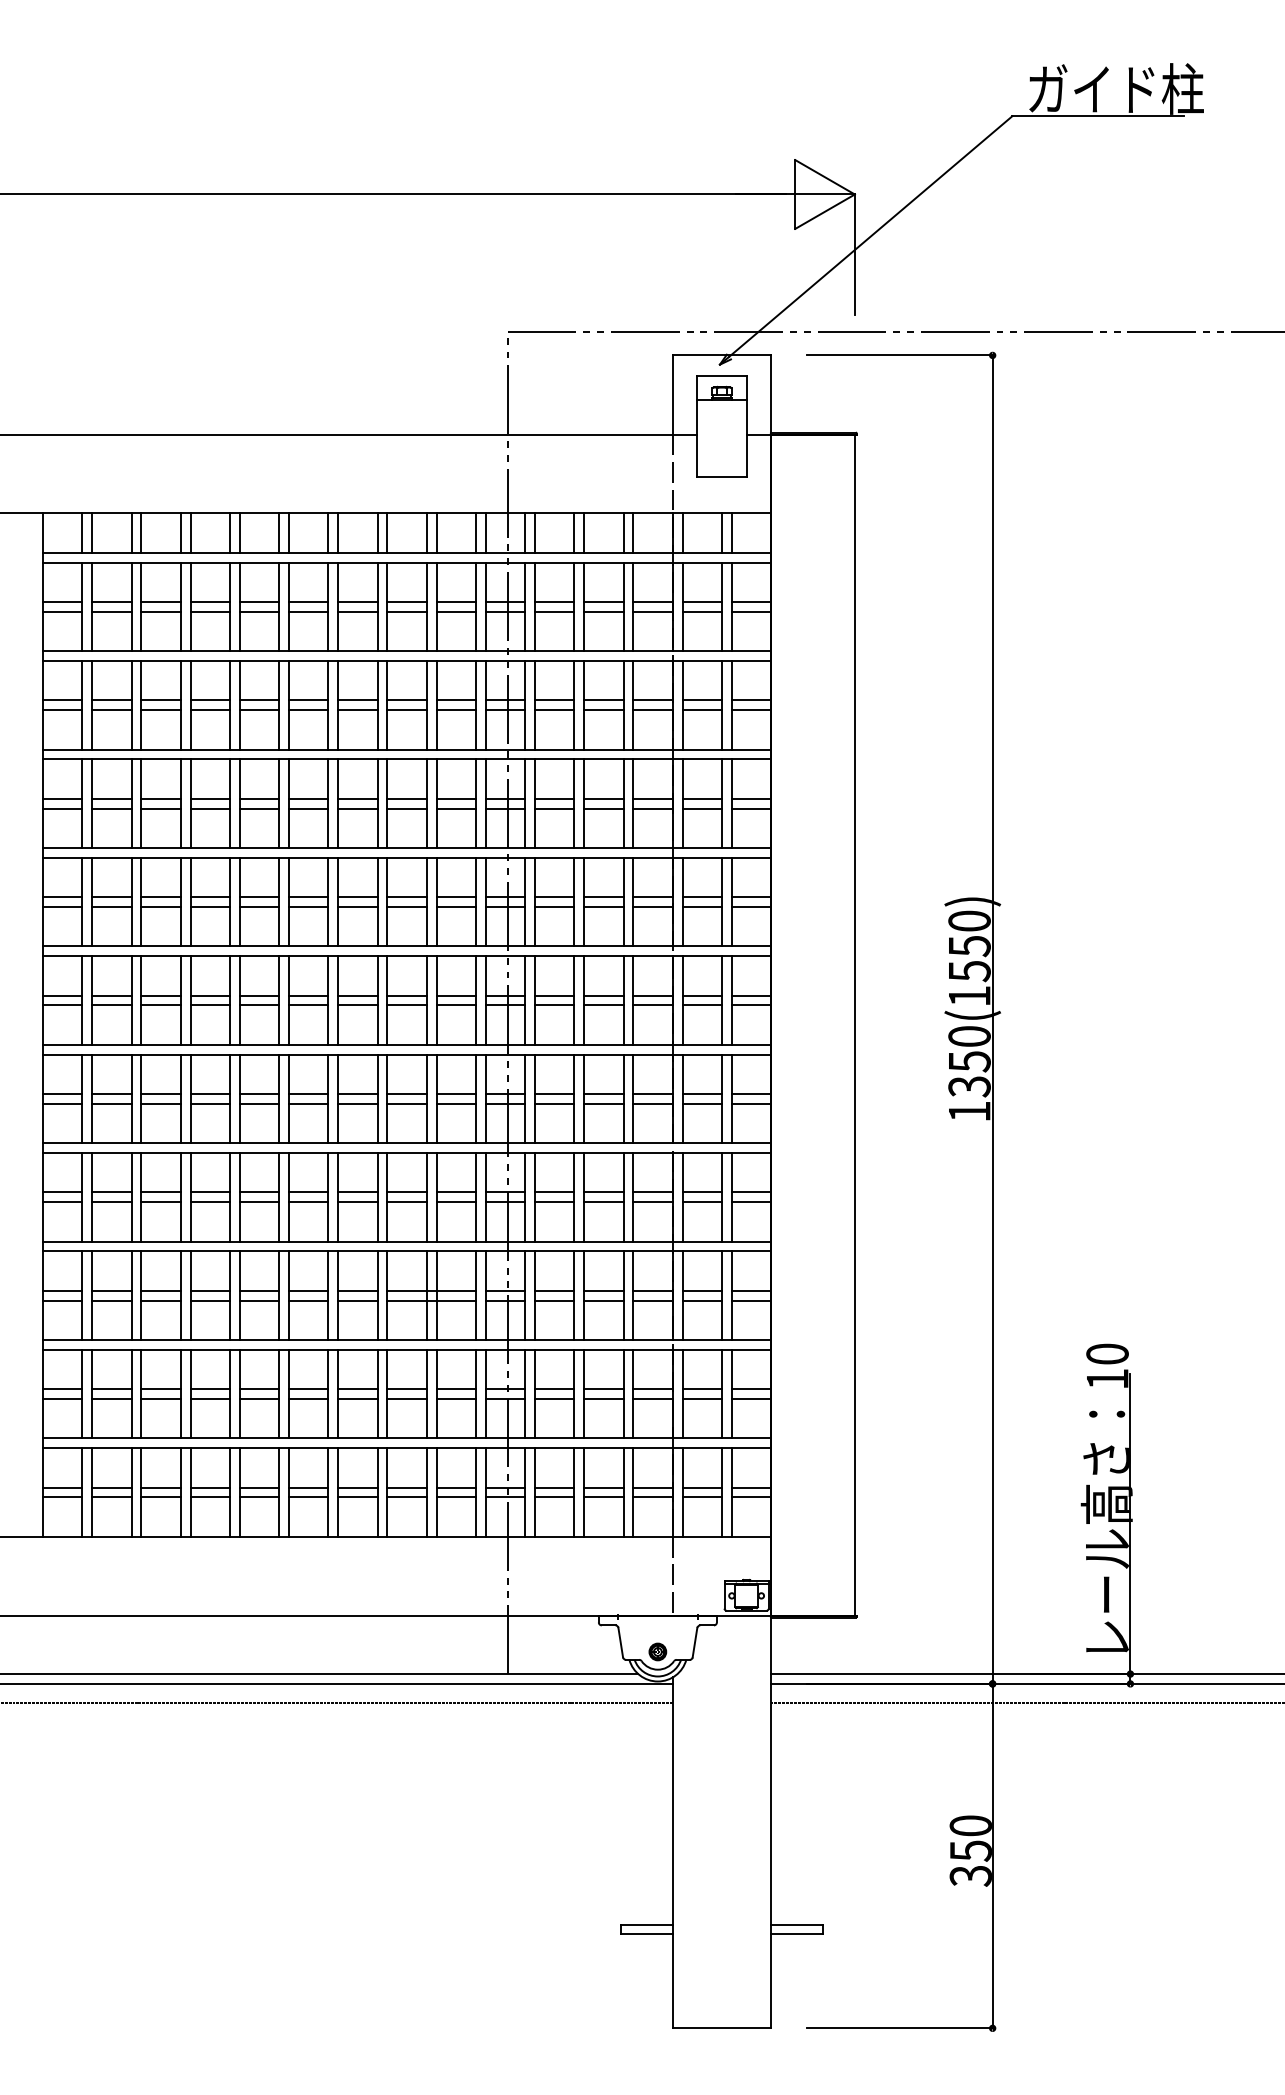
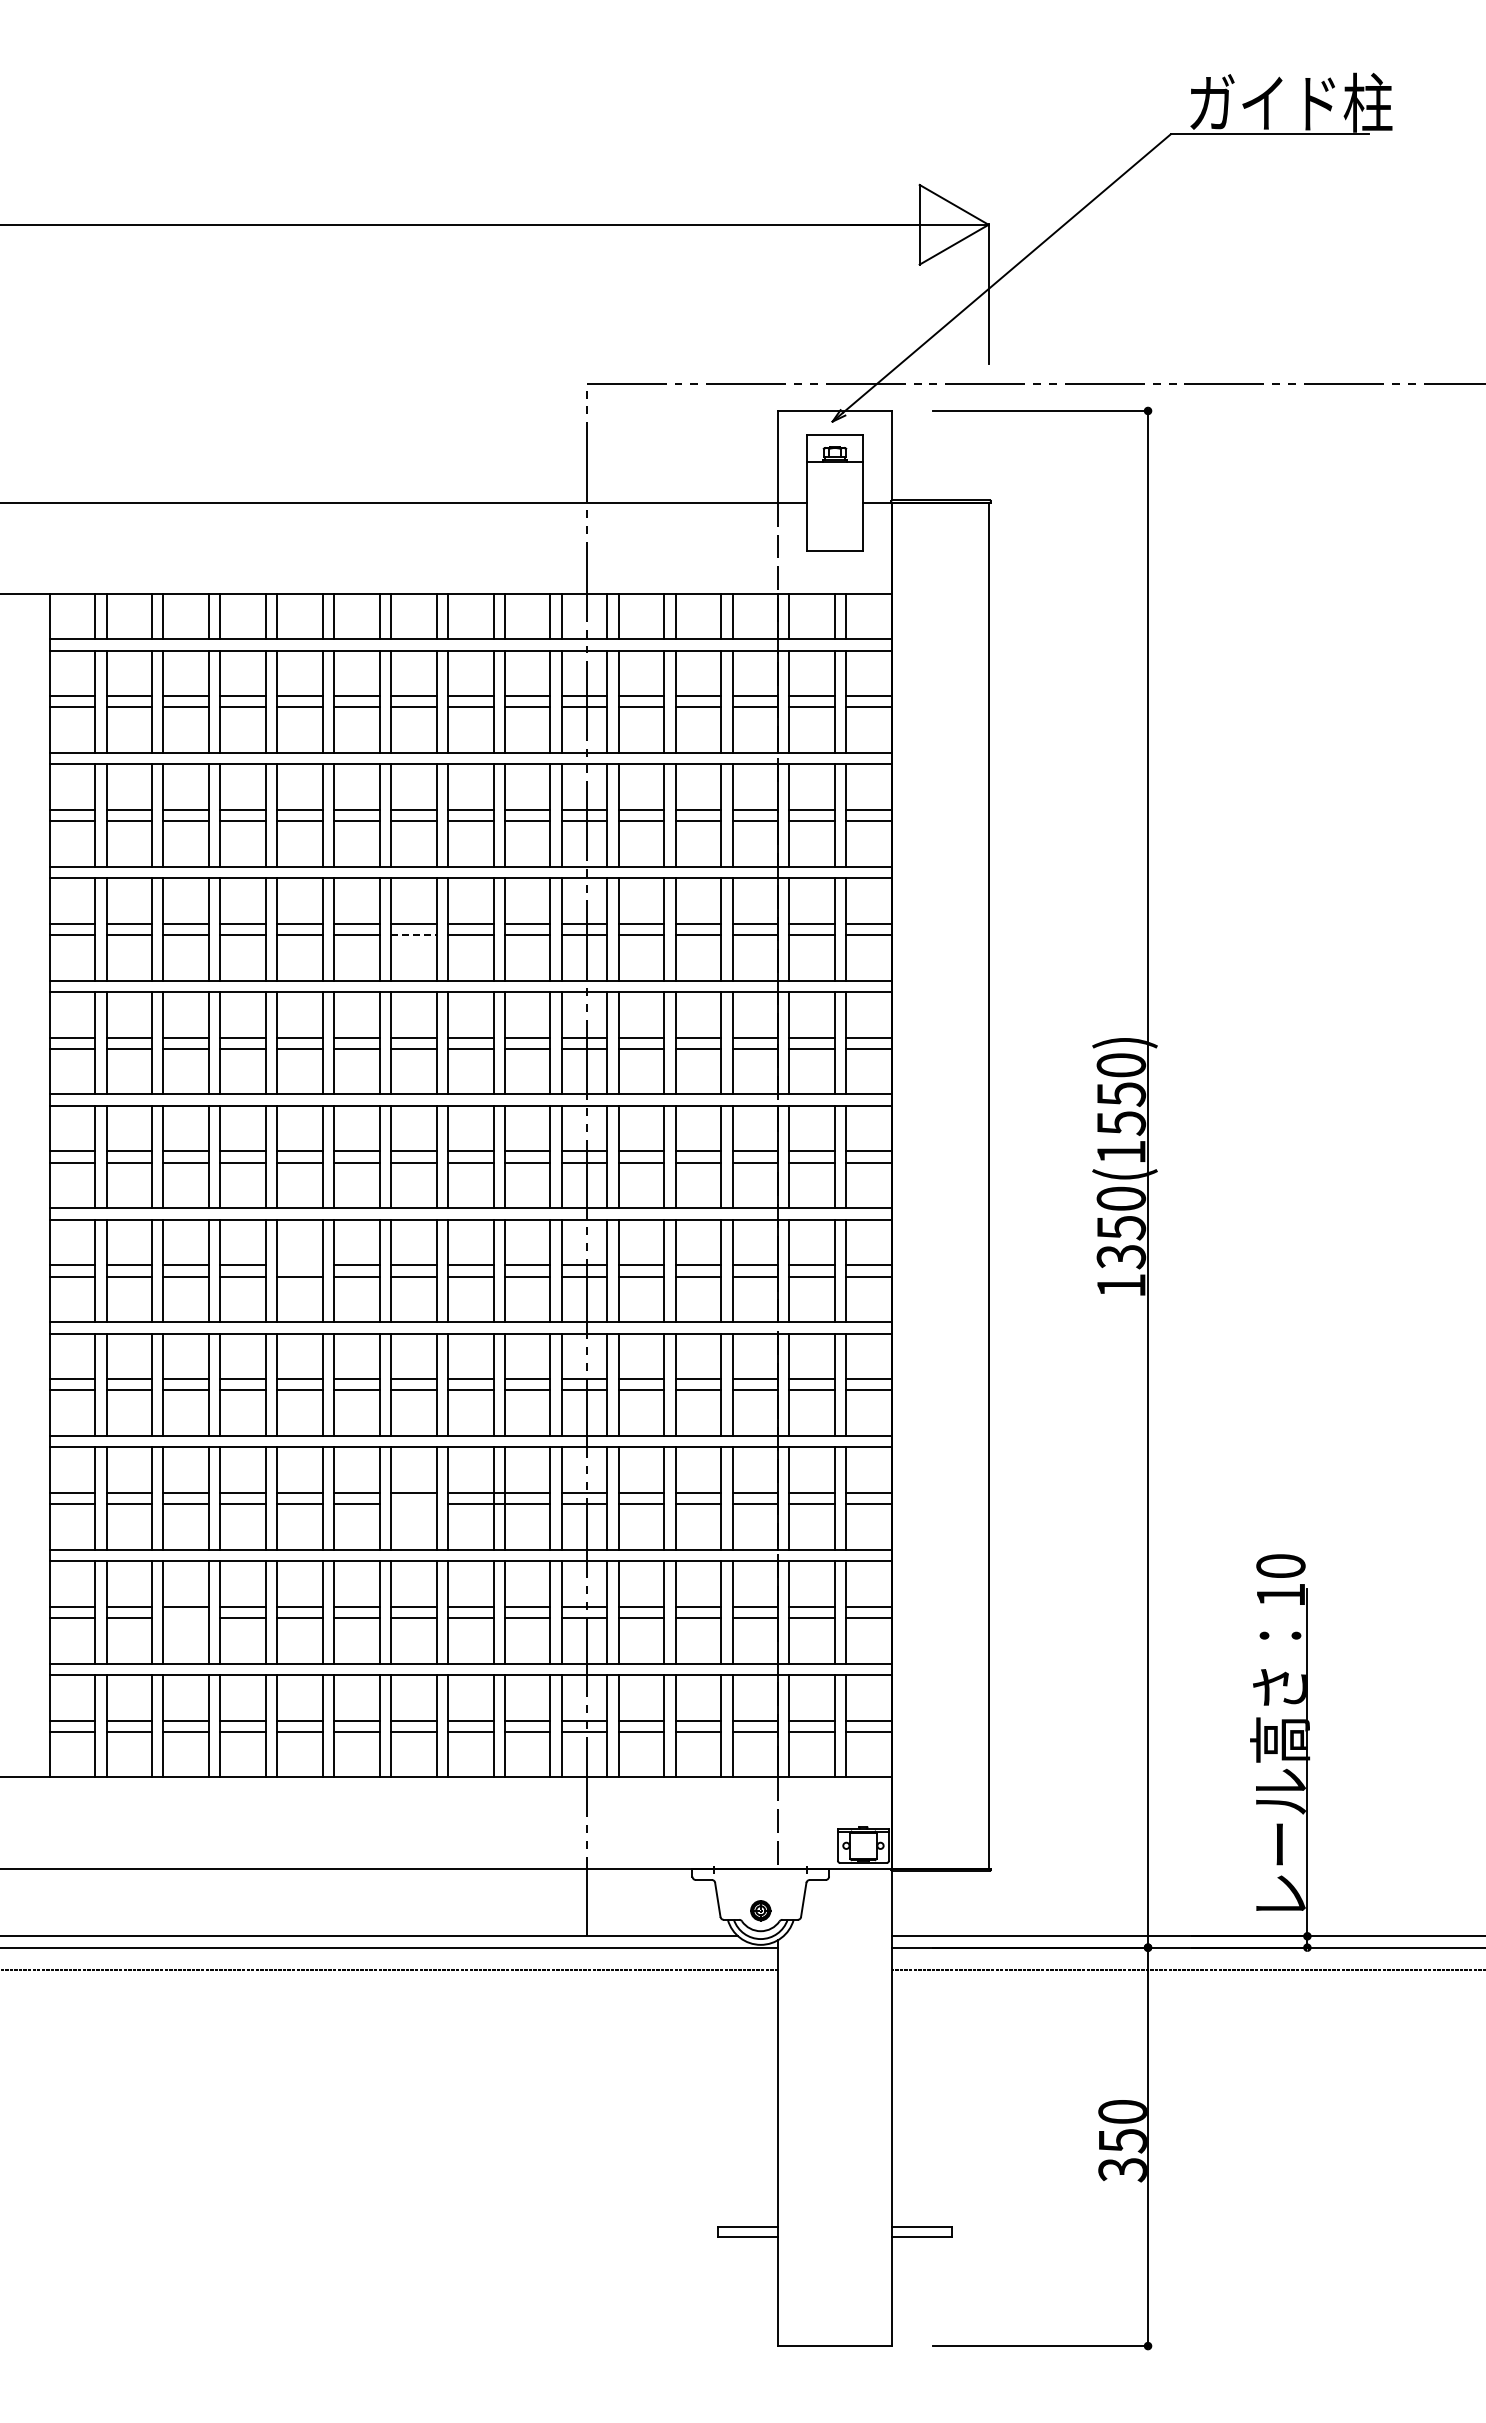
line: (357, 808) -> (413, 935), solid -> dashed
line: (259, 1094) -> (299, 1265), removed
line: (357, 1300) -> (413, 1504), removed
line: (160, 1399) -> (185, 1618), removed

